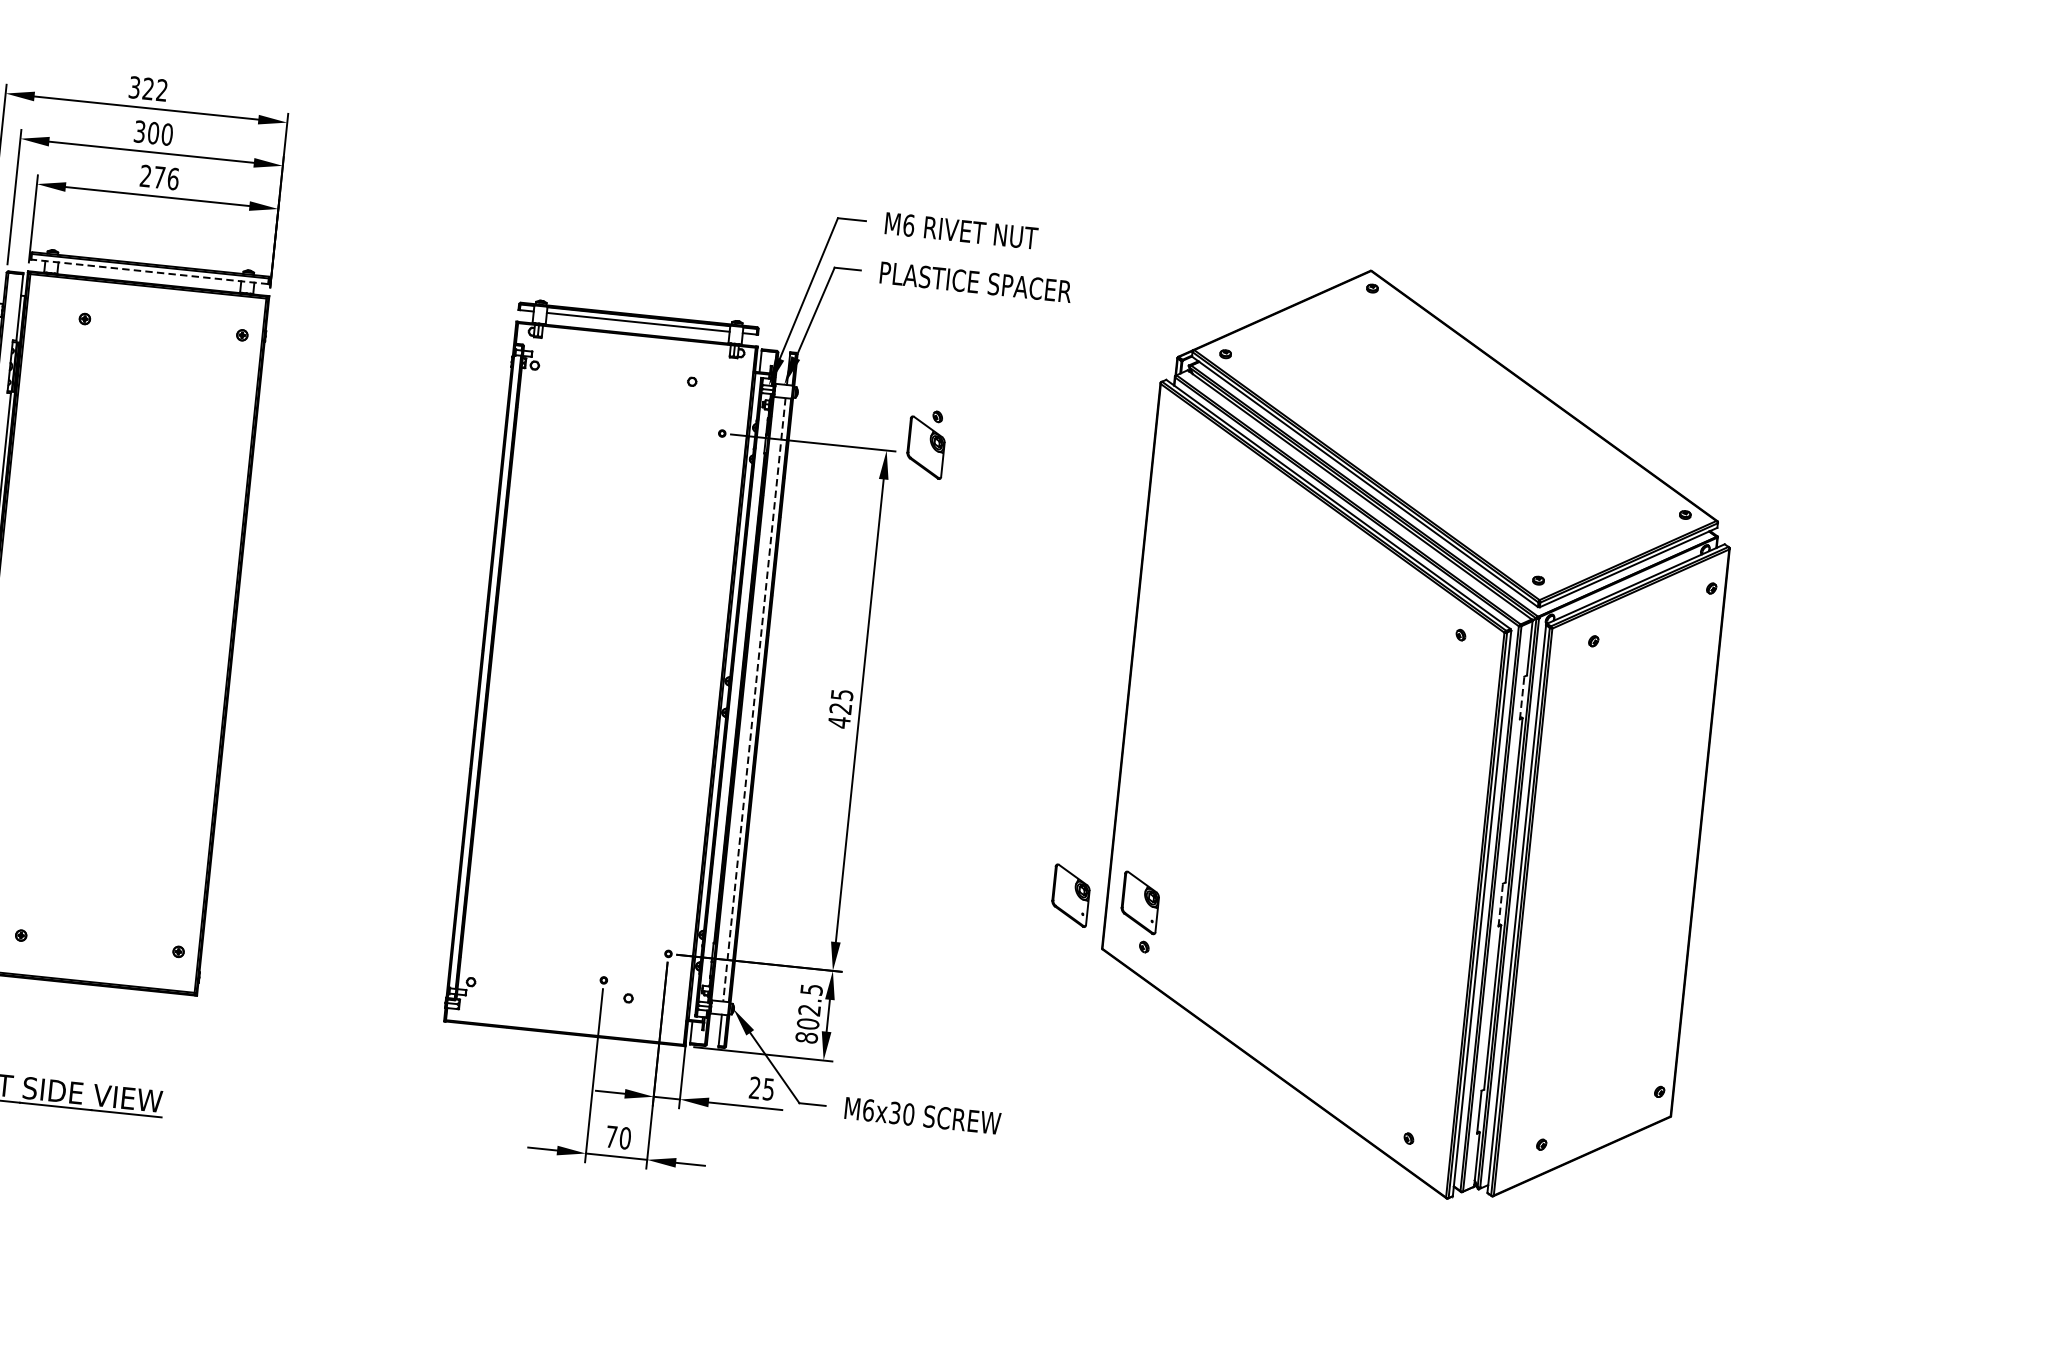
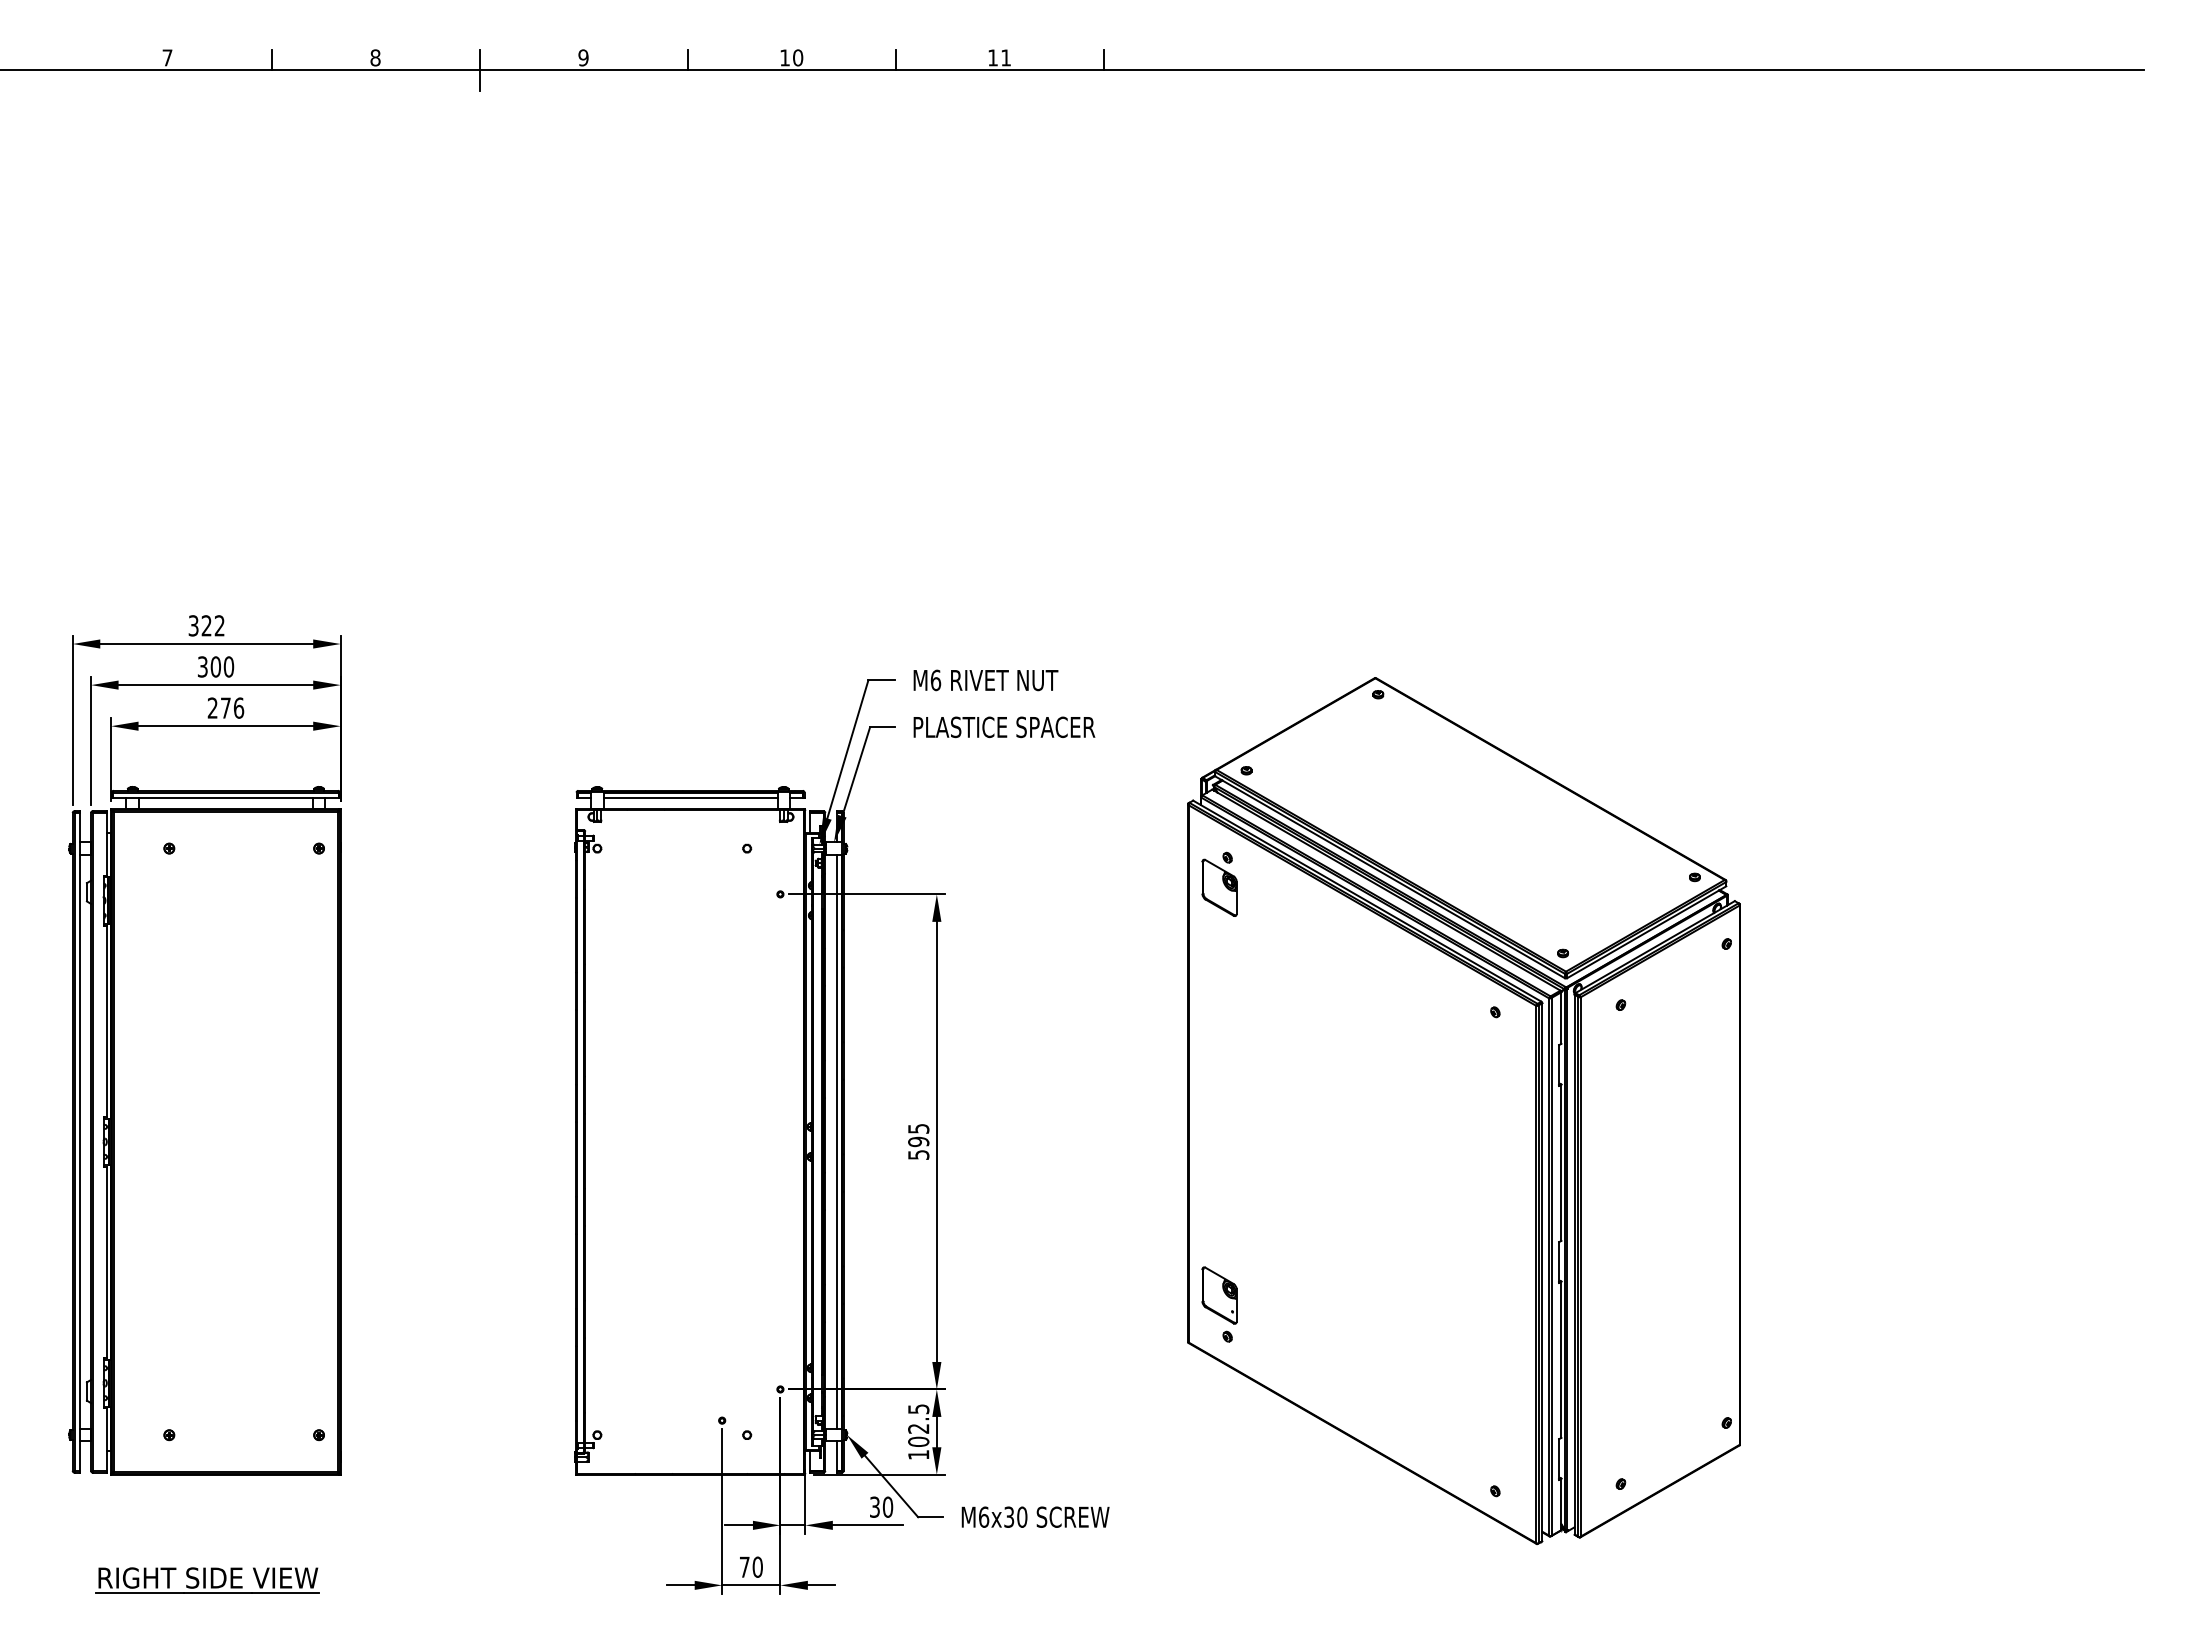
line: (149, 271) -> (225, 797), dashed -> solid
part: (926, 443) -> (1219, 883), moved
line: (1522, 698) -> (1559, 1065), dashed -> solid
line: (754, 700) -> (836, 1142), dashed -> solid
text: (839, 715) -> (918, 1148), 425 -> 595
part: (1070, 895) -> (1153, 1295), removed
line: (1501, 905) -> (1559, 1262), dashed -> solid
text: (806, 1037) -> (918, 1454), 802.5 -> 102.5
text: (762, 1087) -> (881, 1506), 25 -> 30

